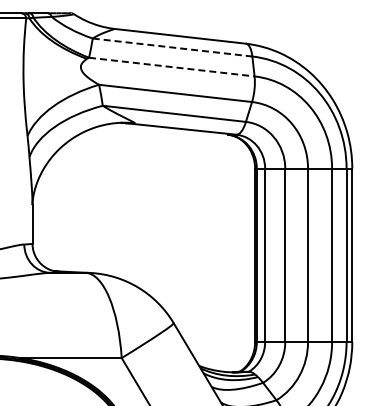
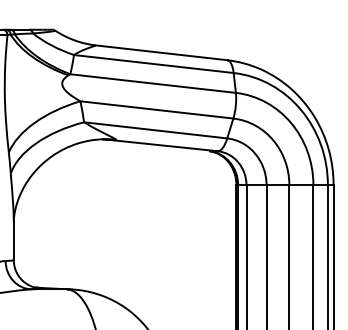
line: (173, 47) -> (154, 64), dashed -> solid
line: (172, 67) -> (153, 84), dashed -> solid

